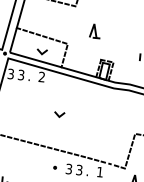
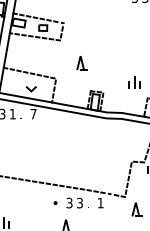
text: (21, 74) -> (12, 113), 3 -> 1
text: (41, 76) -> (33, 113), 2 -> 7
line: (58, 114) -> (53, 149), removed

